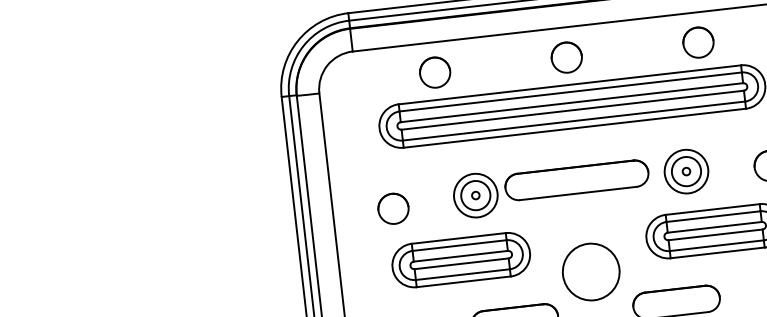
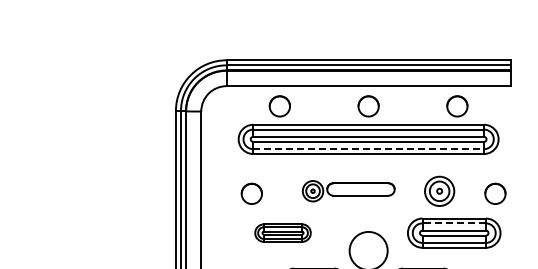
line: (575, 121) -> (369, 149), solid -> dashed
part: (551, 185) -> (348, 190), size x0.7
circle: (392, 208) -> (251, 193), moved
line: (713, 216) -> (454, 223), solid -> dashed
part: (460, 259) -> (282, 232), size x0.6

